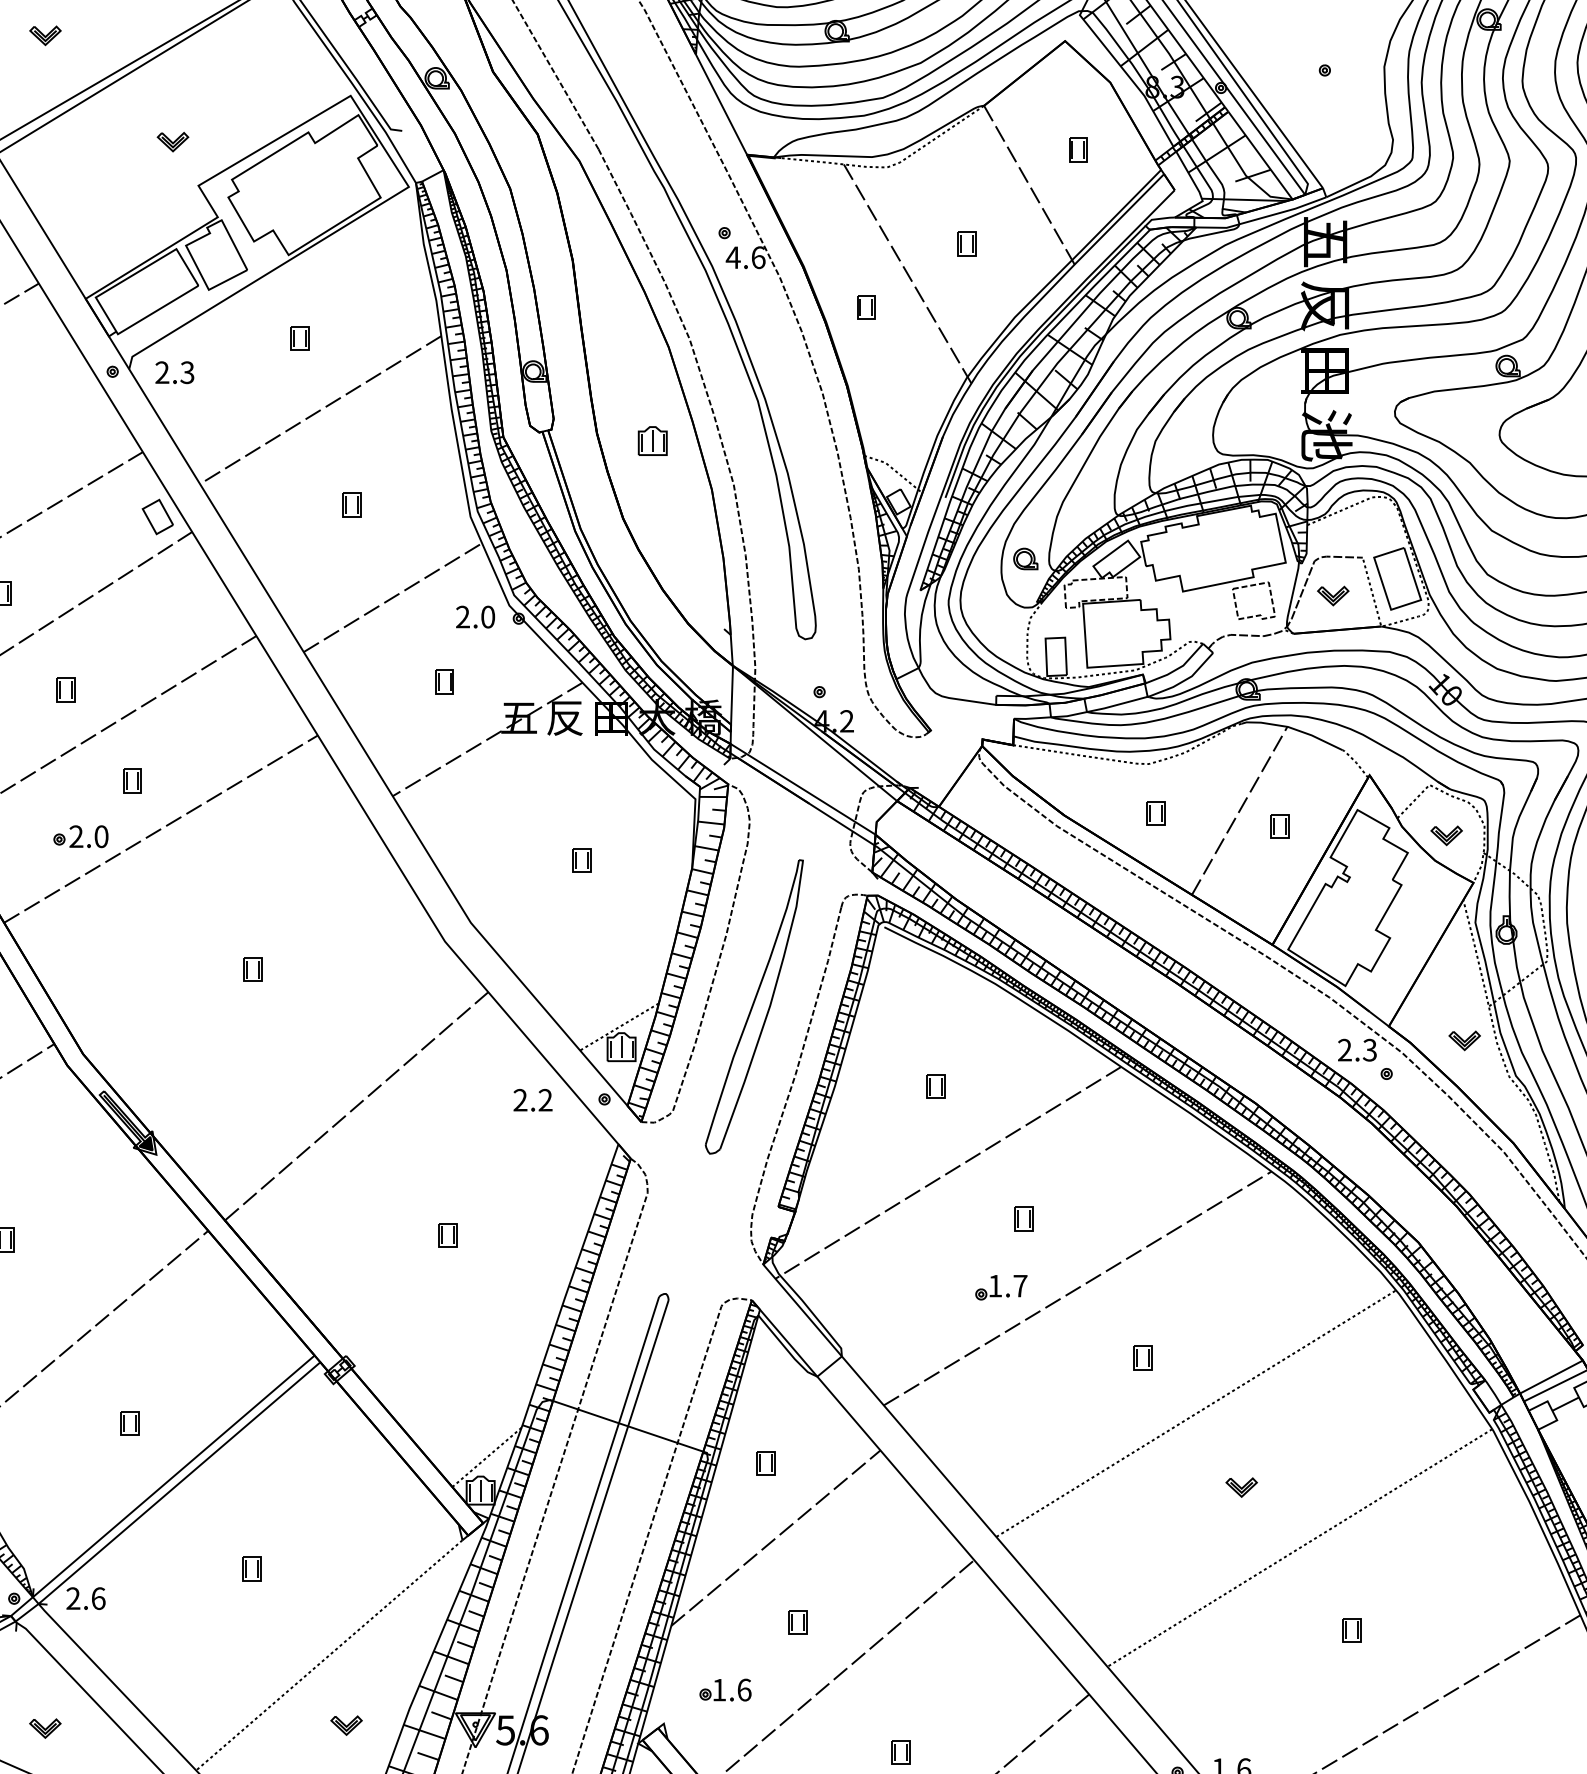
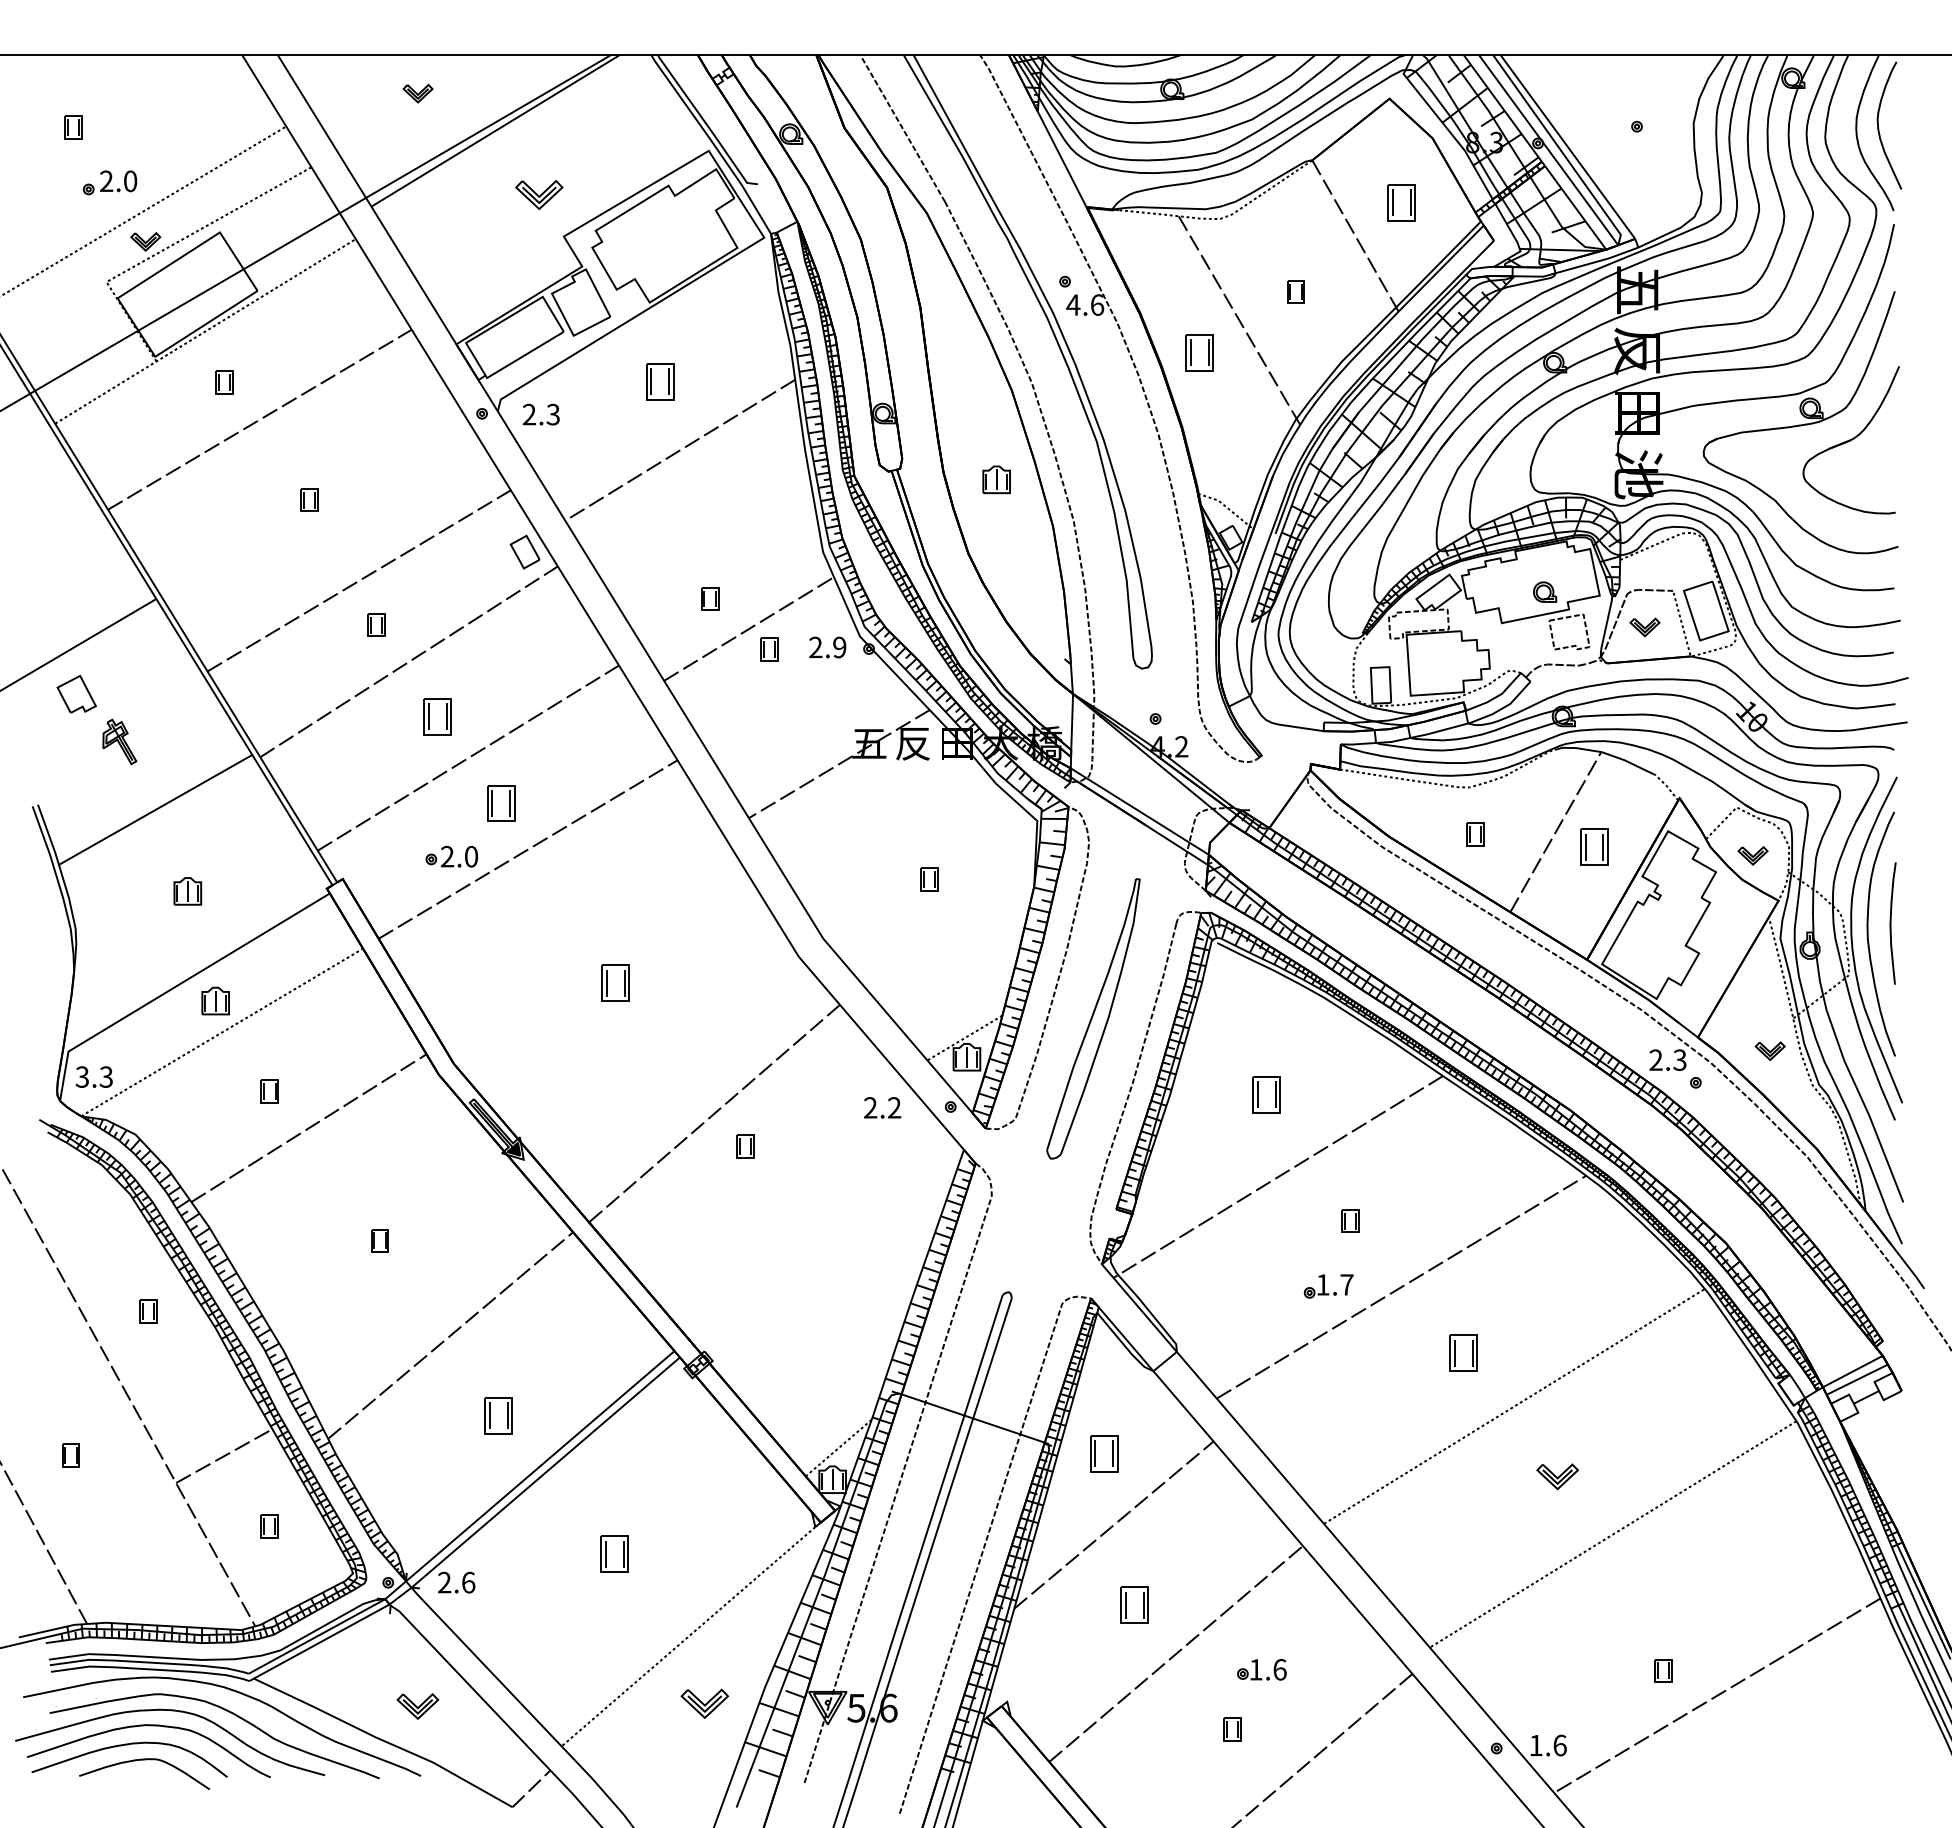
part: (172, 141) -> (539, 194), size x1.6
part: (1078, 150) -> (1402, 202), size x1.6
part: (866, 307) -> (1200, 352), size x1.6
part: (299, 337) -> (660, 381), size x1.6
part: (352, 504) -> (710, 598), moved
part: (1026, 558) -> (1545, 591), moved
text: (487, 617) -> (839, 647), 2.0 -> 2.9
part: (444, 682) -> (769, 649), moved
part: (65, 689) -> (437, 716), size x1.6
part: (132, 780) -> (500, 803), size x1.6
part: (1280, 825) -> (1594, 846), size x1.6
part: (252, 969) -> (615, 983), size x1.6
part: (936, 1086) -> (1266, 1094), size x1.6
part: (447, 1235) -> (745, 1146), moved
part: (1142, 1358) -> (1463, 1353), size x1.6
part: (129, 1423) -> (498, 1415), size x1.6
part: (765, 1463) -> (1104, 1453), size x1.6
part: (1241, 1487) -> (1557, 1476), size x1.4
part: (251, 1569) -> (614, 1554), size x1.6
part: (797, 1622) -> (1134, 1605), size x1.6
part: (1351, 1629) -> (1663, 1670), moved
part: (725, 1689) -> (1261, 1669), moved
part: (346, 1725) -> (704, 1703), size x1.6
part: (44, 1728) -> (417, 1706), size x1.4

